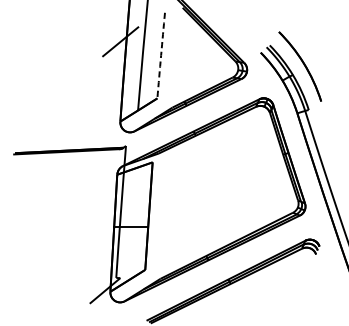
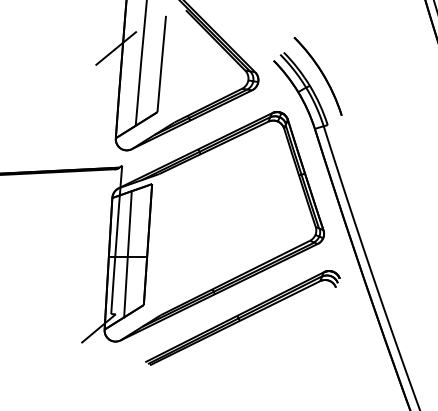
arc: (160, 56) -> (161, 64), dashed -> solid
line: (130, 224) -> (127, 254), added

